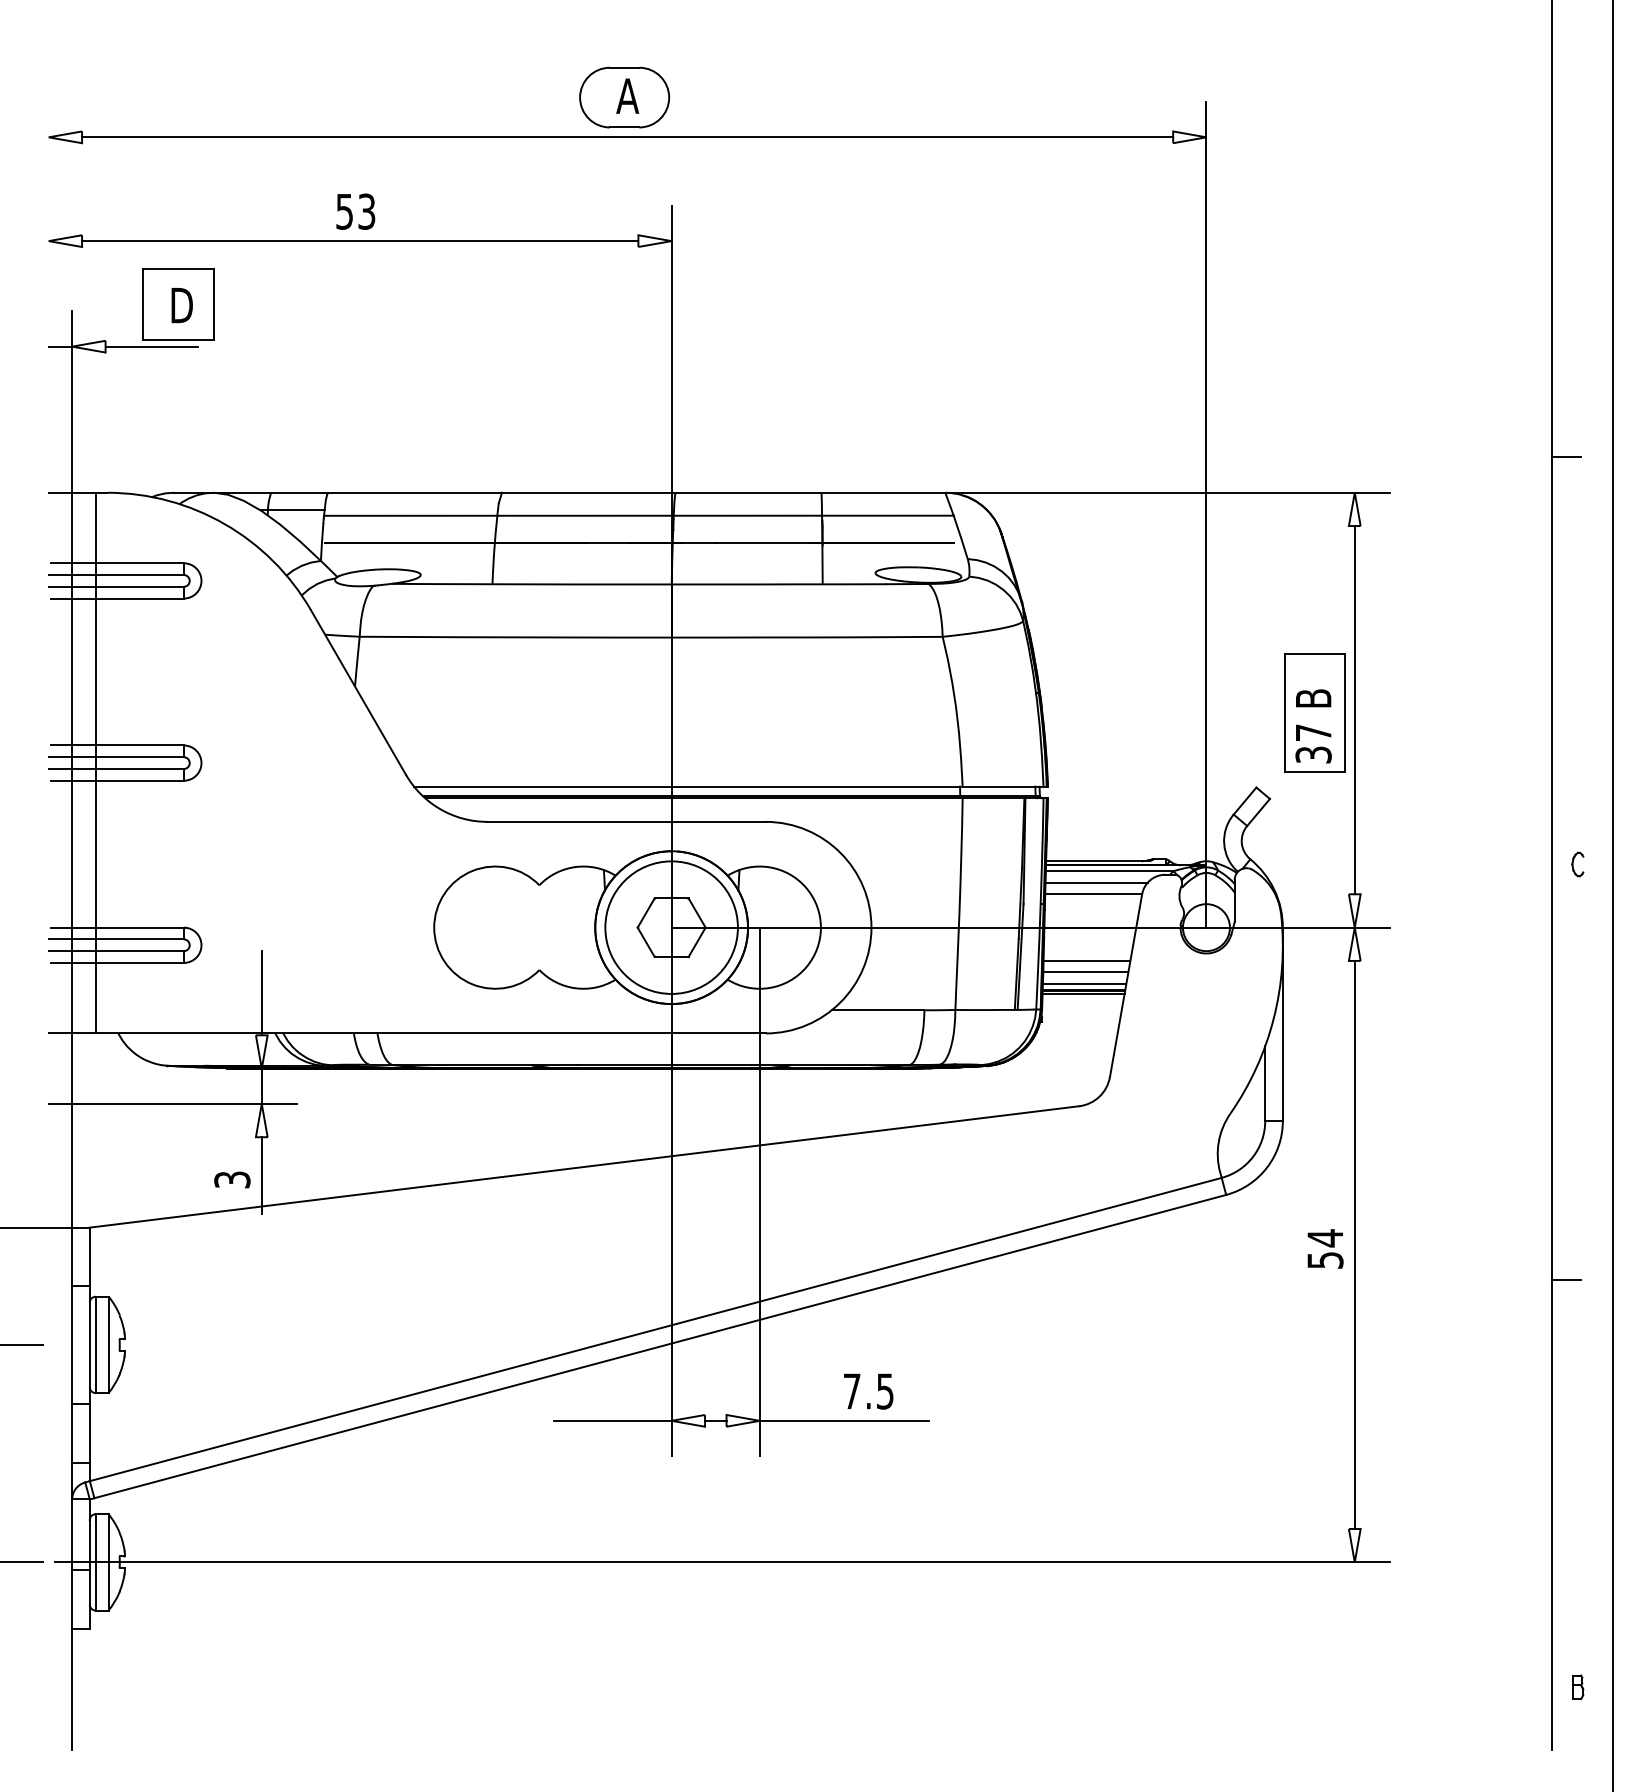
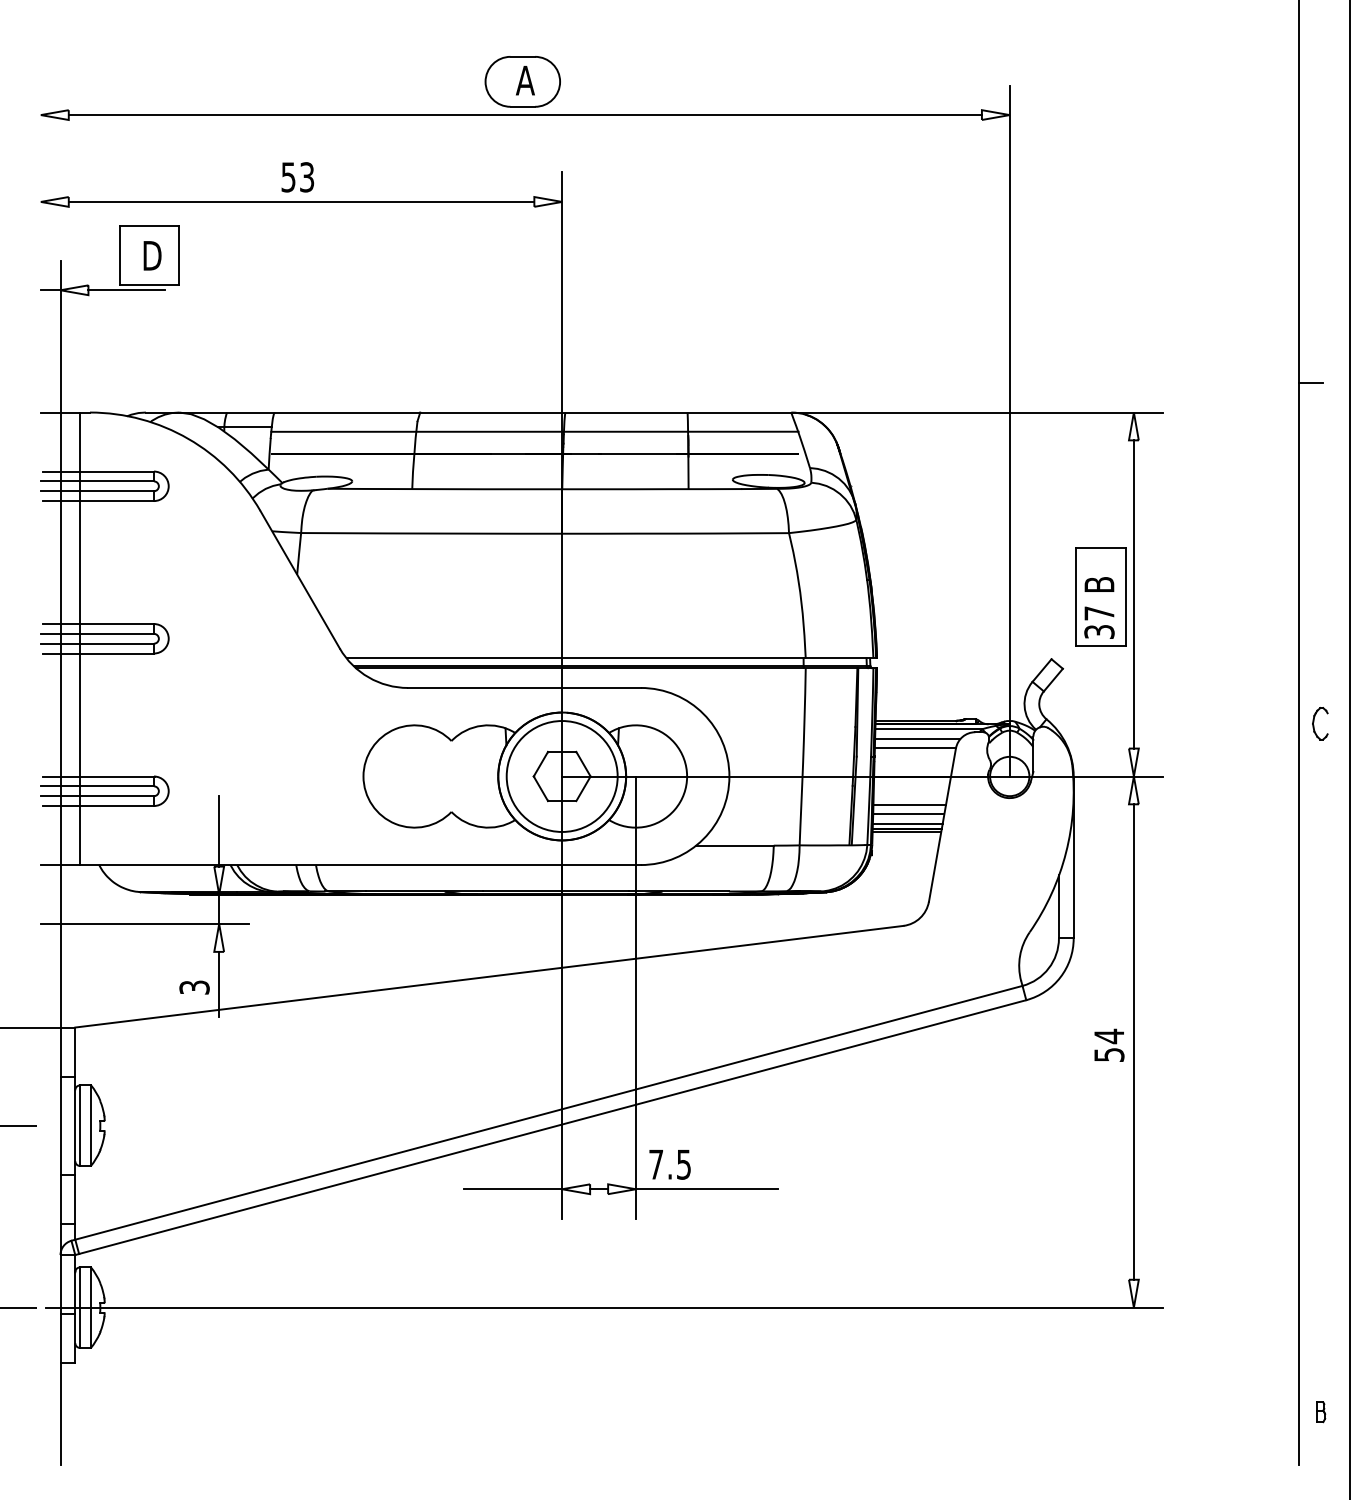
part: (1577, 864) -> (1320, 723), size x1.6
line: (1565, 1280) -> (1310, 1071), removed
text: (867, 1391) -> (669, 1164), moved

